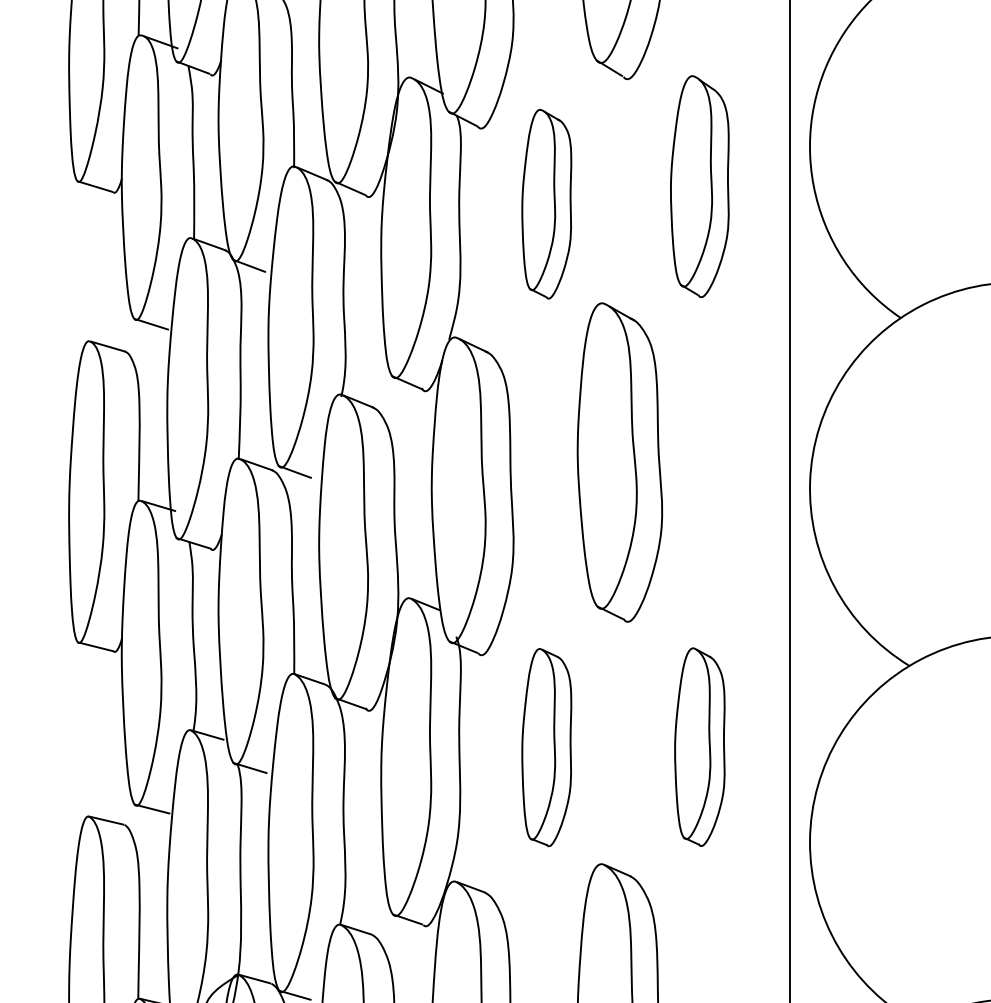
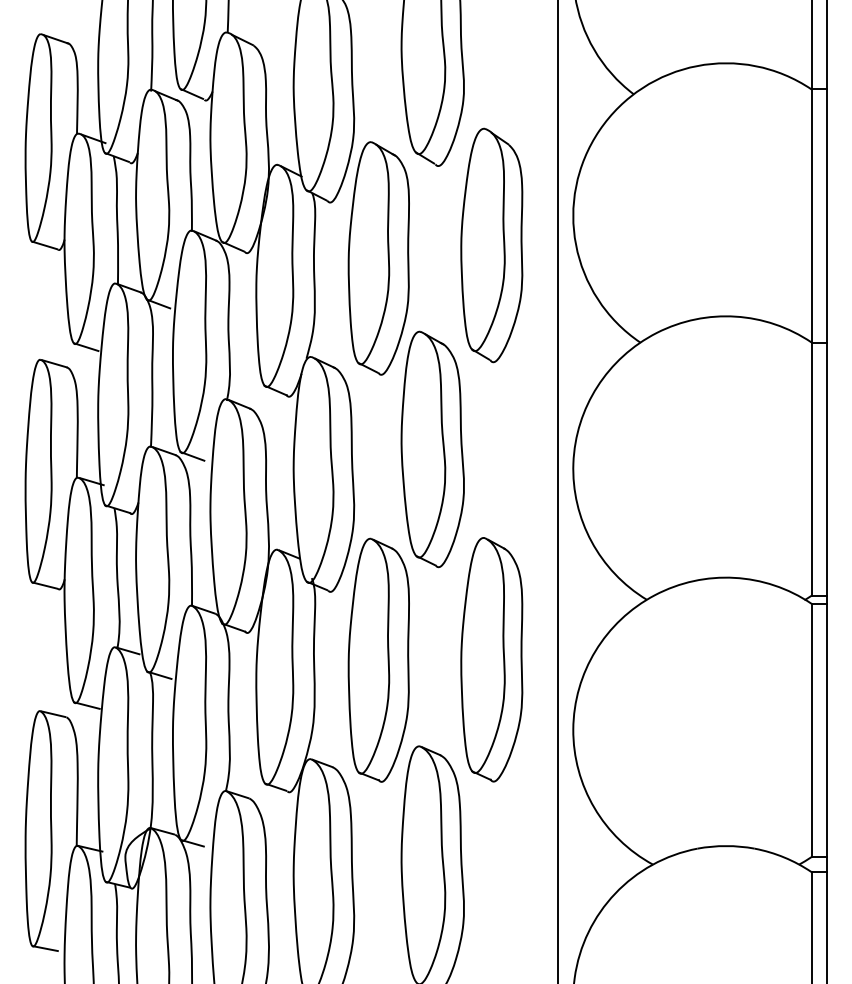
part: (699, 186) -> (491, 245), size x1.43
part: (546, 204) -> (378, 258), size x1.67
part: (546, 746) -> (378, 659), size x1.67
part: (699, 746) -> (491, 659), size x1.67

